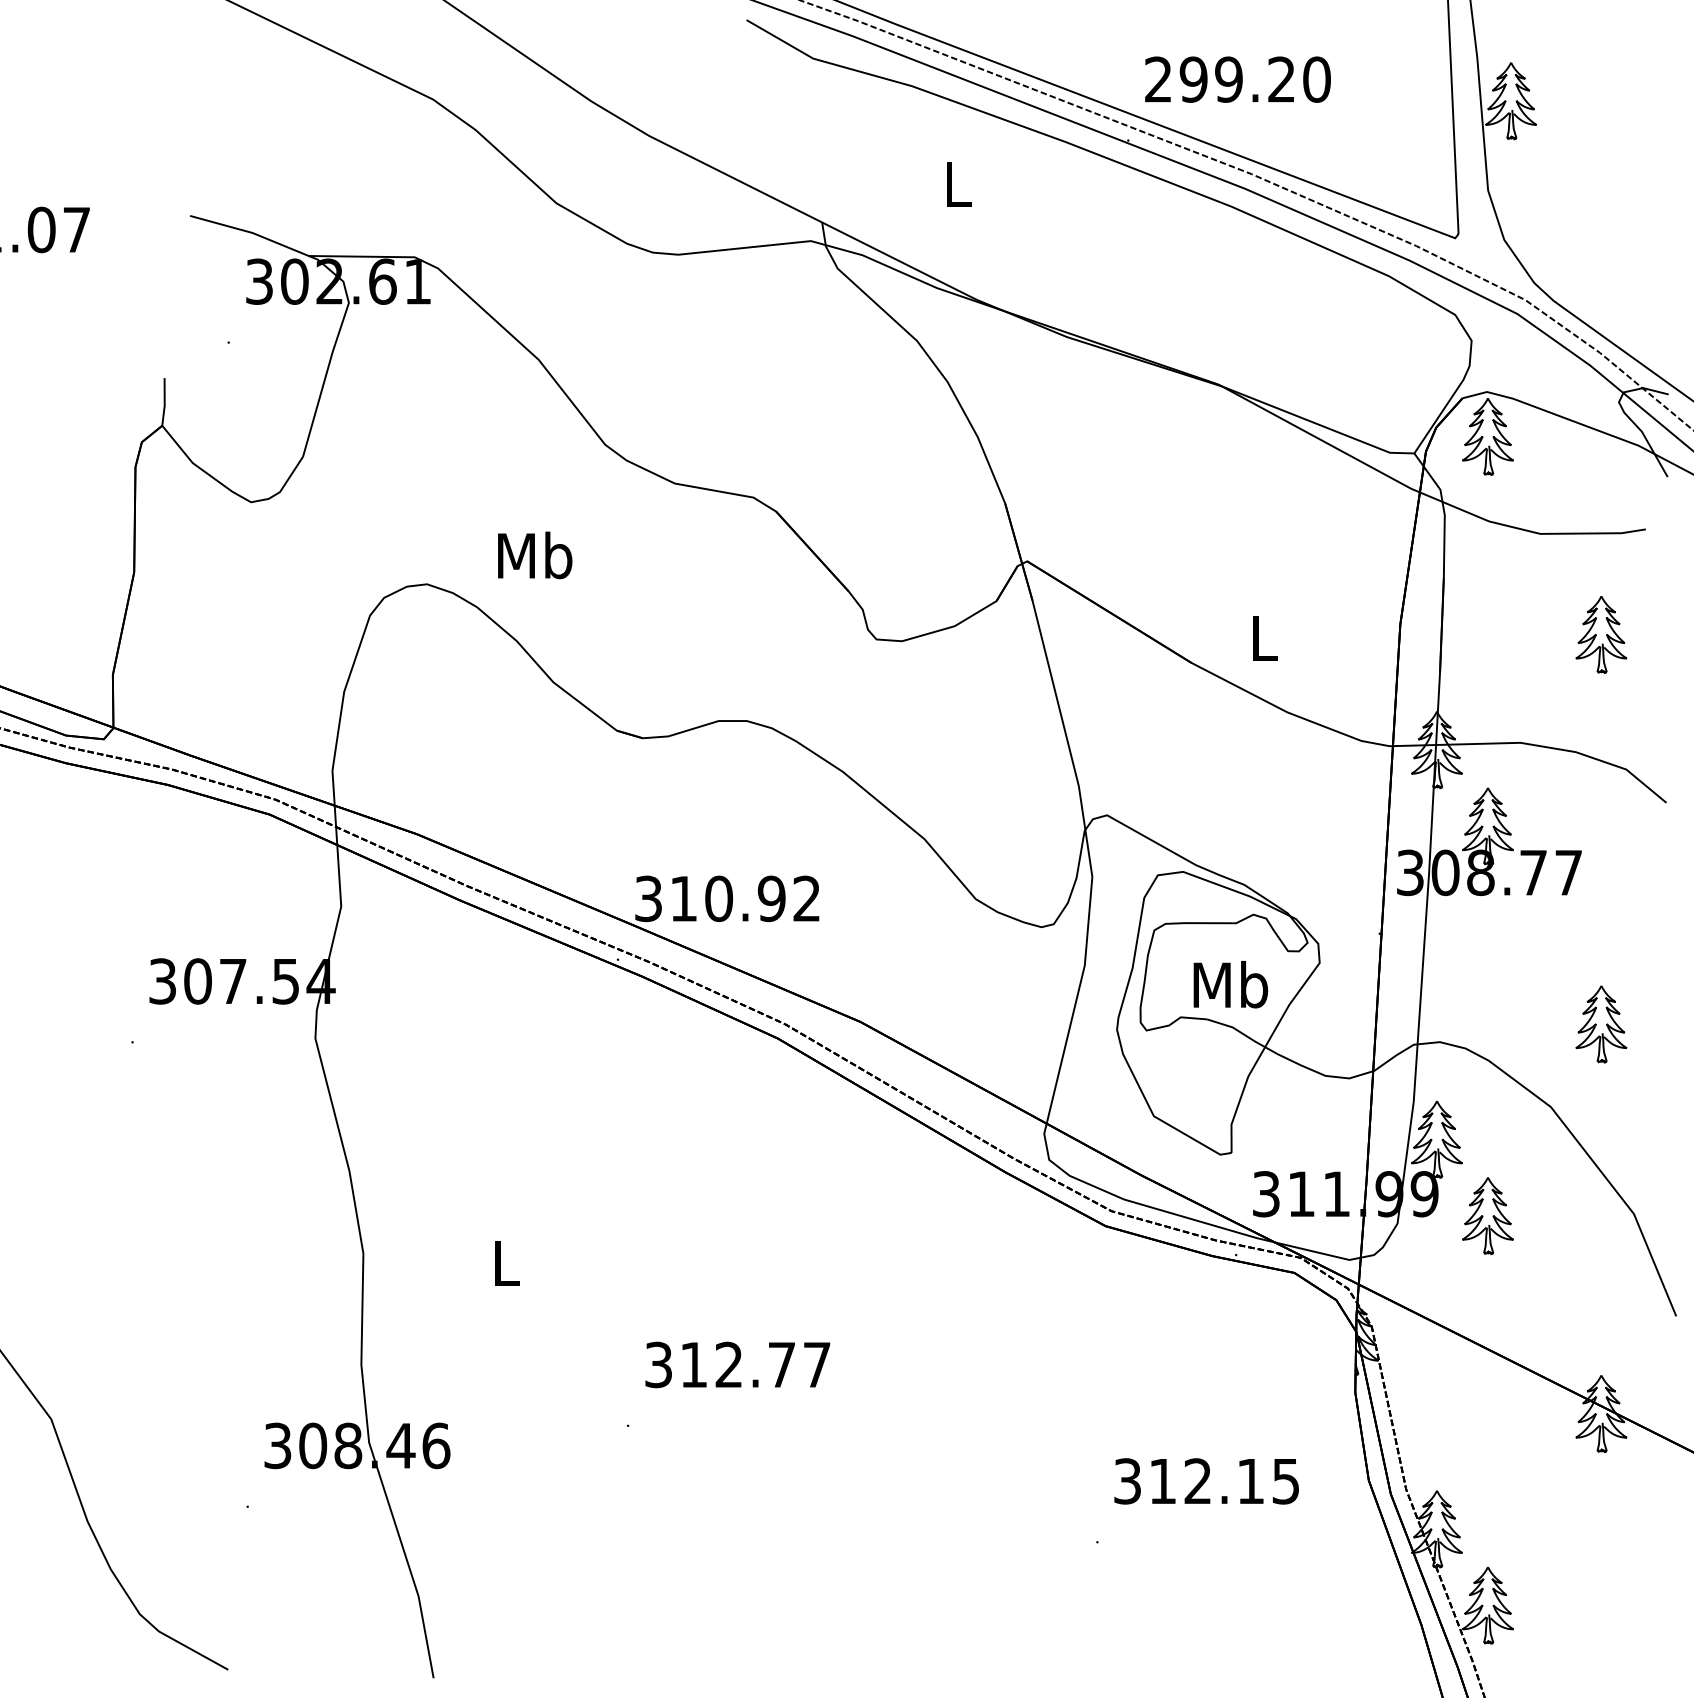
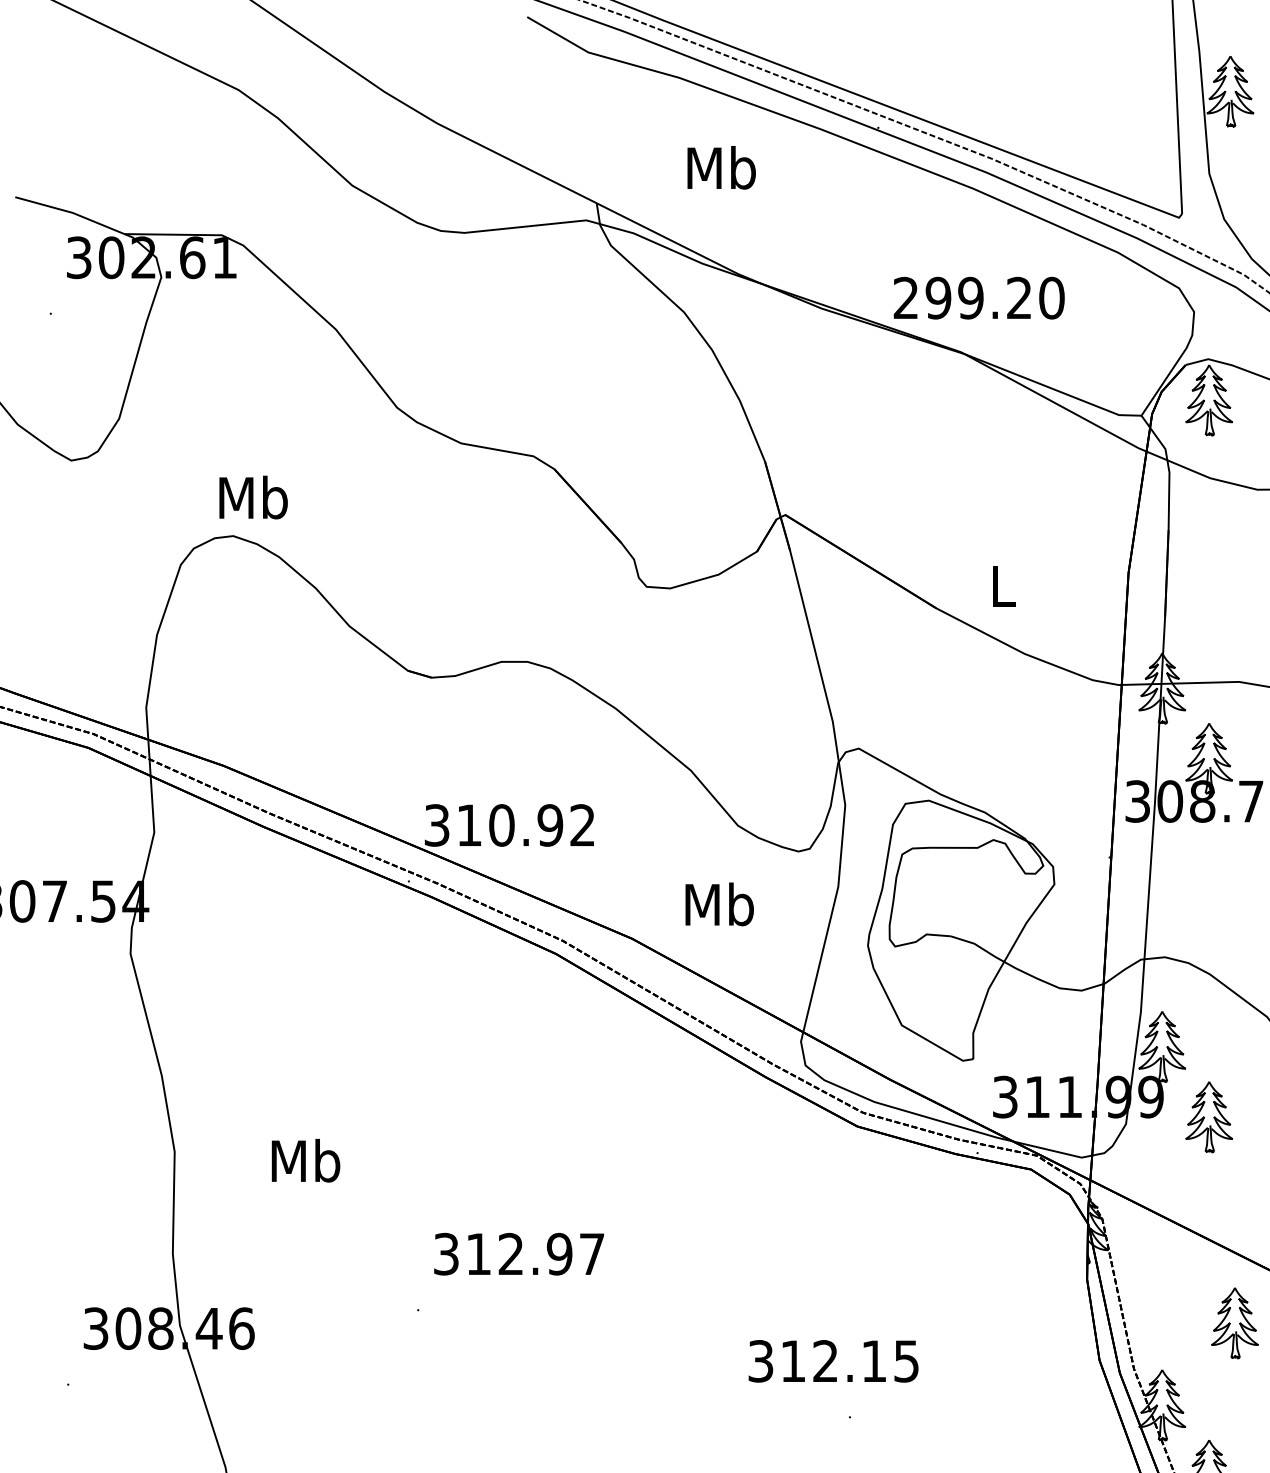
text: (1237, 79) -> (978, 298), moved
text: (957, 183) -> (721, 167), L -> Mb
text: (535, 555) -> (253, 497), moved
text: (1230, 984) -> (719, 904), moved
text: (506, 1263) -> (306, 1160), L -> Mb
text: (781, 1364) -> (559, 1253), 312.77 -> 312.97
part: (1515, 1440) -> (1234, 1323), added
text: (1206, 1481) -> (833, 1361), moved

